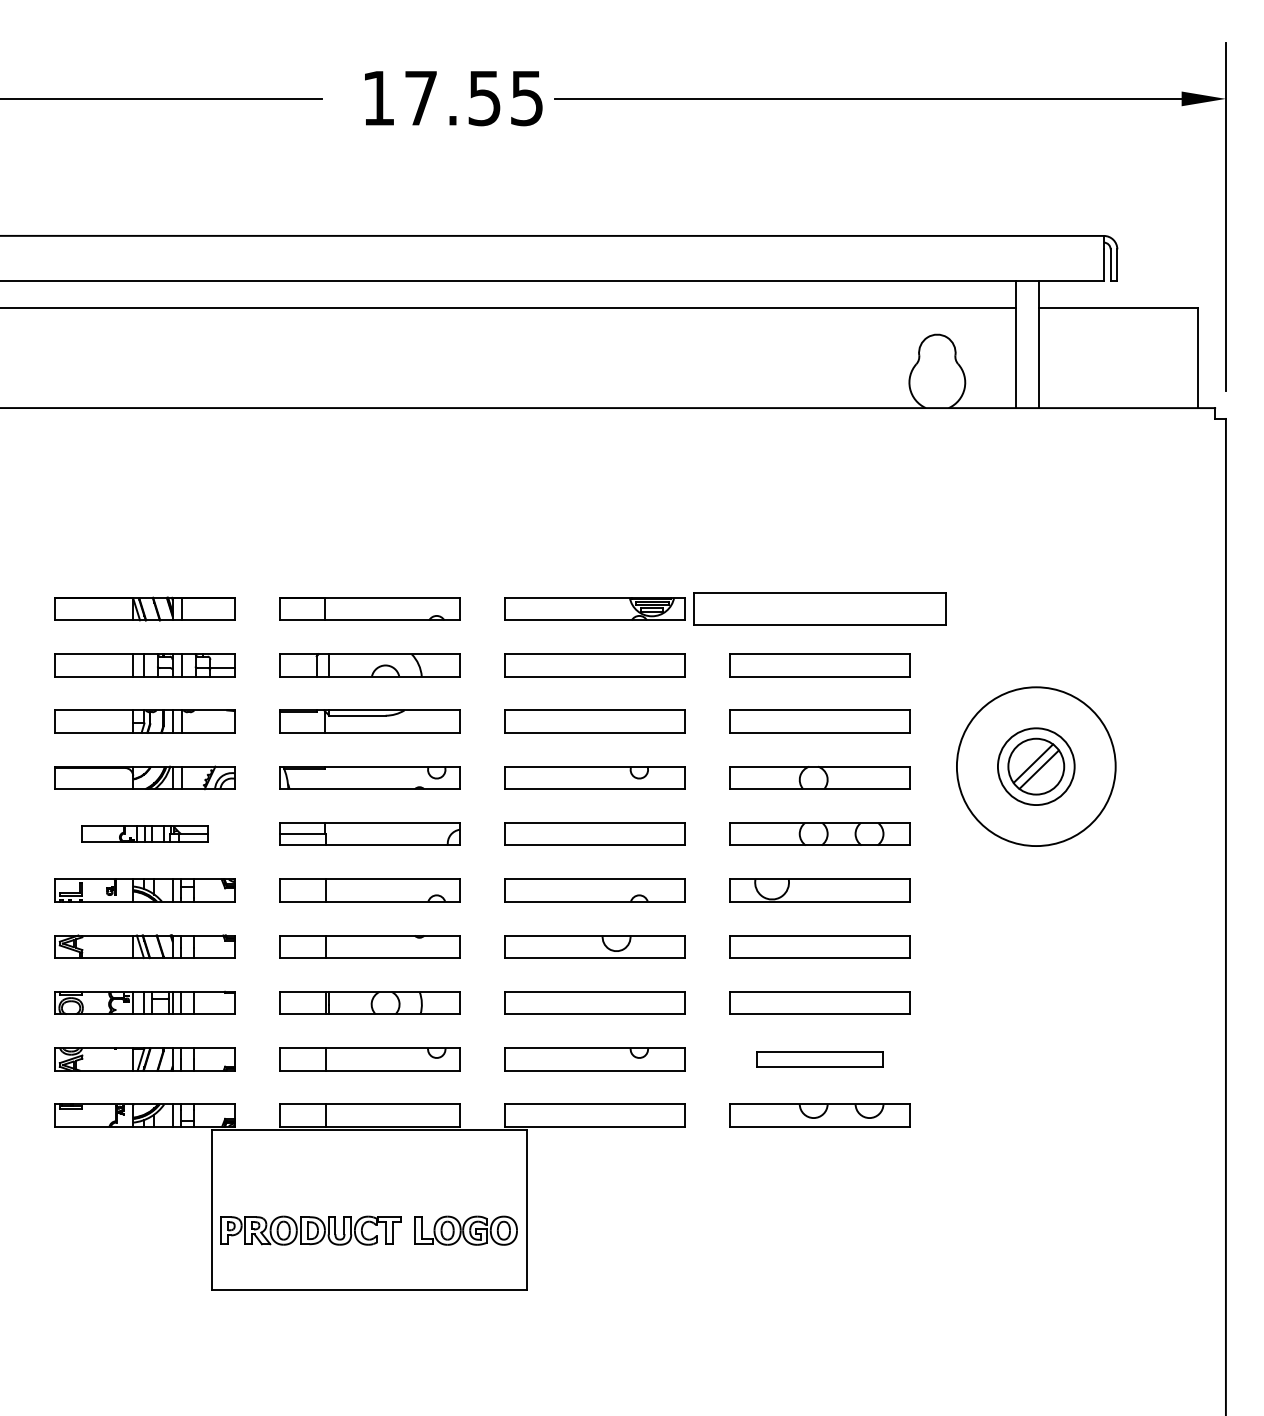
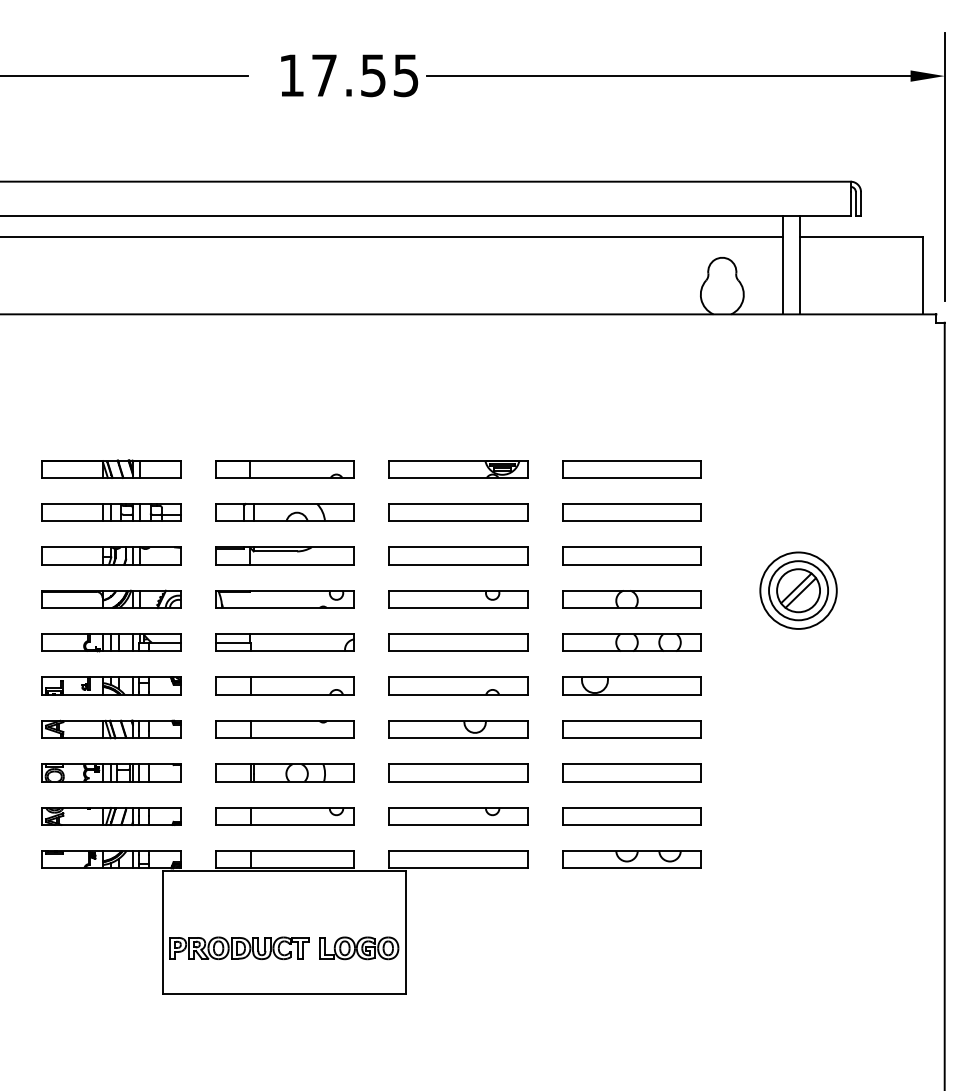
part: (819, 609) -> (631, 469), size x0.71
circle: (1036, 766) -> (798, 590), size x0.62
part: (144, 833) -> (111, 642), size x1.43
part: (819, 1059) -> (631, 816), size x1.43

